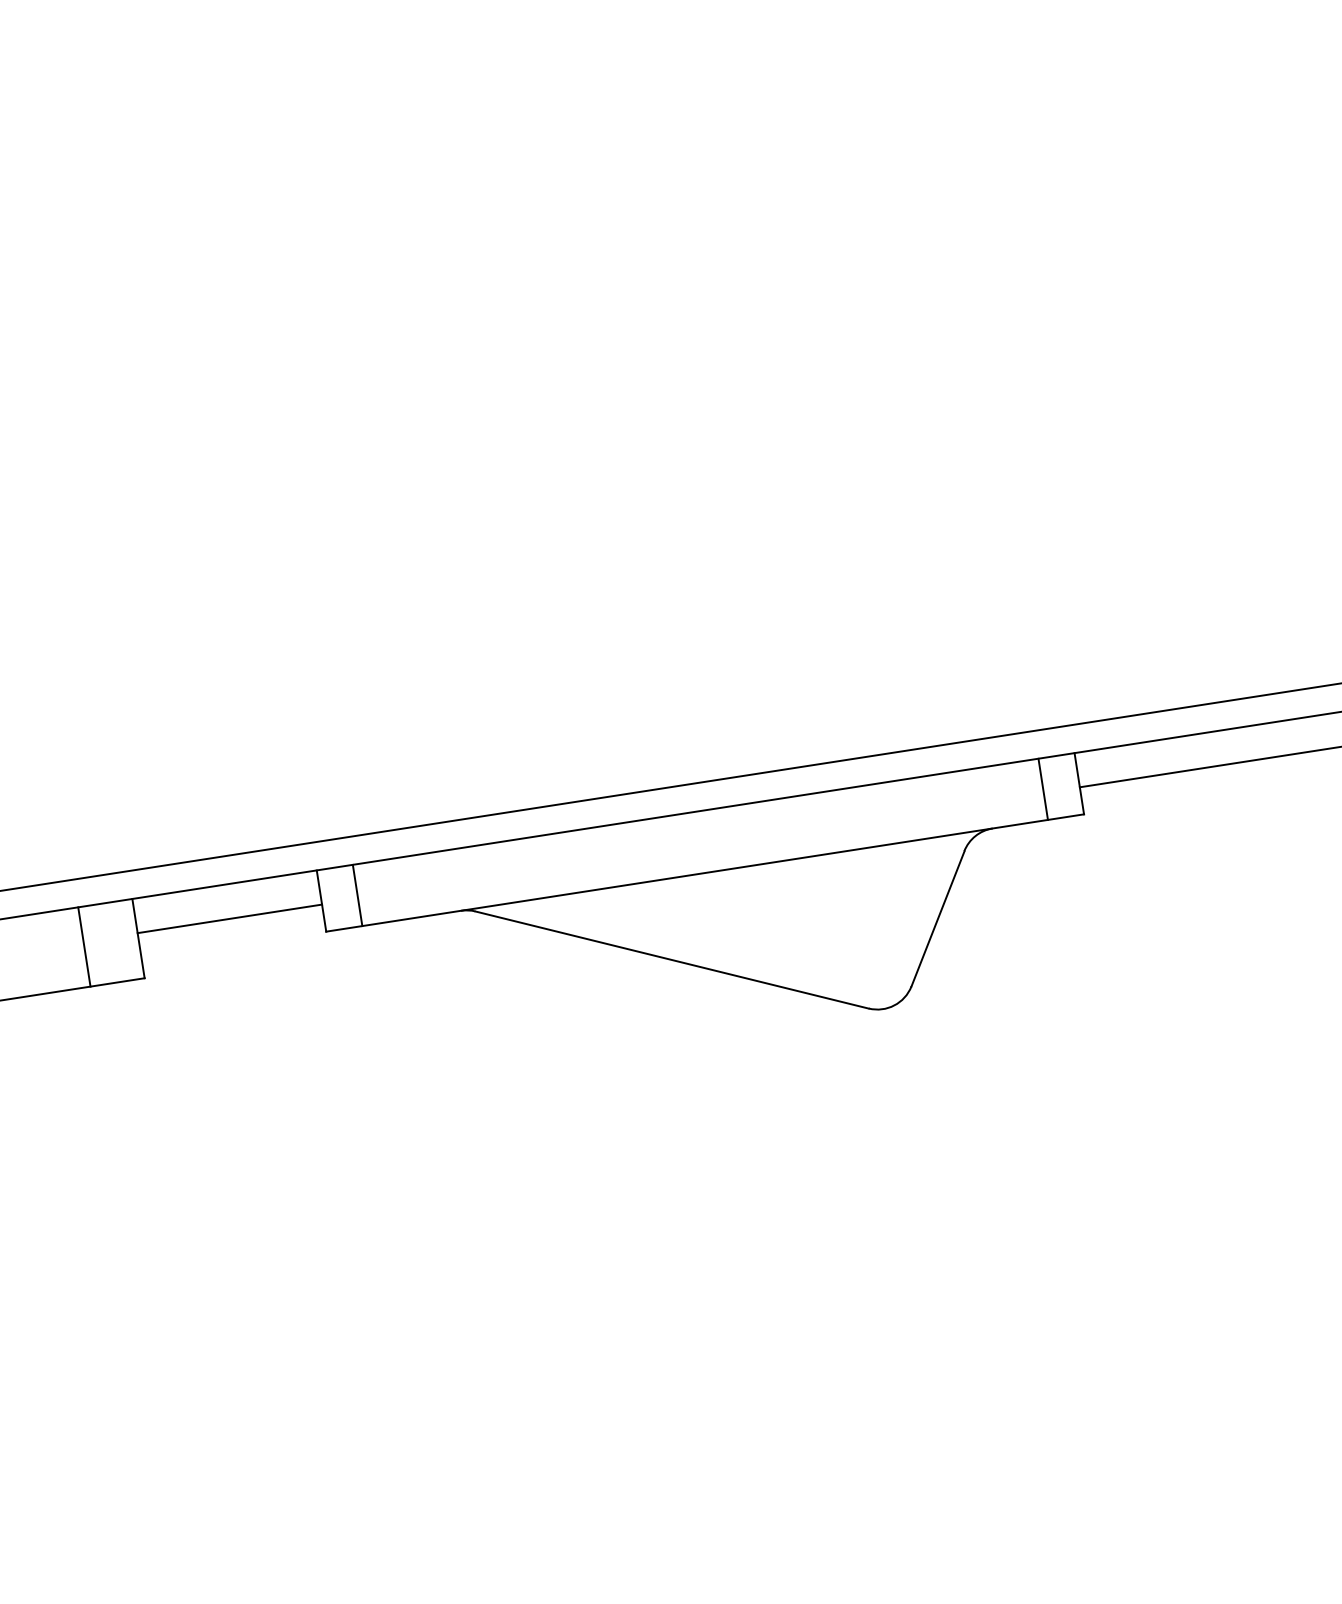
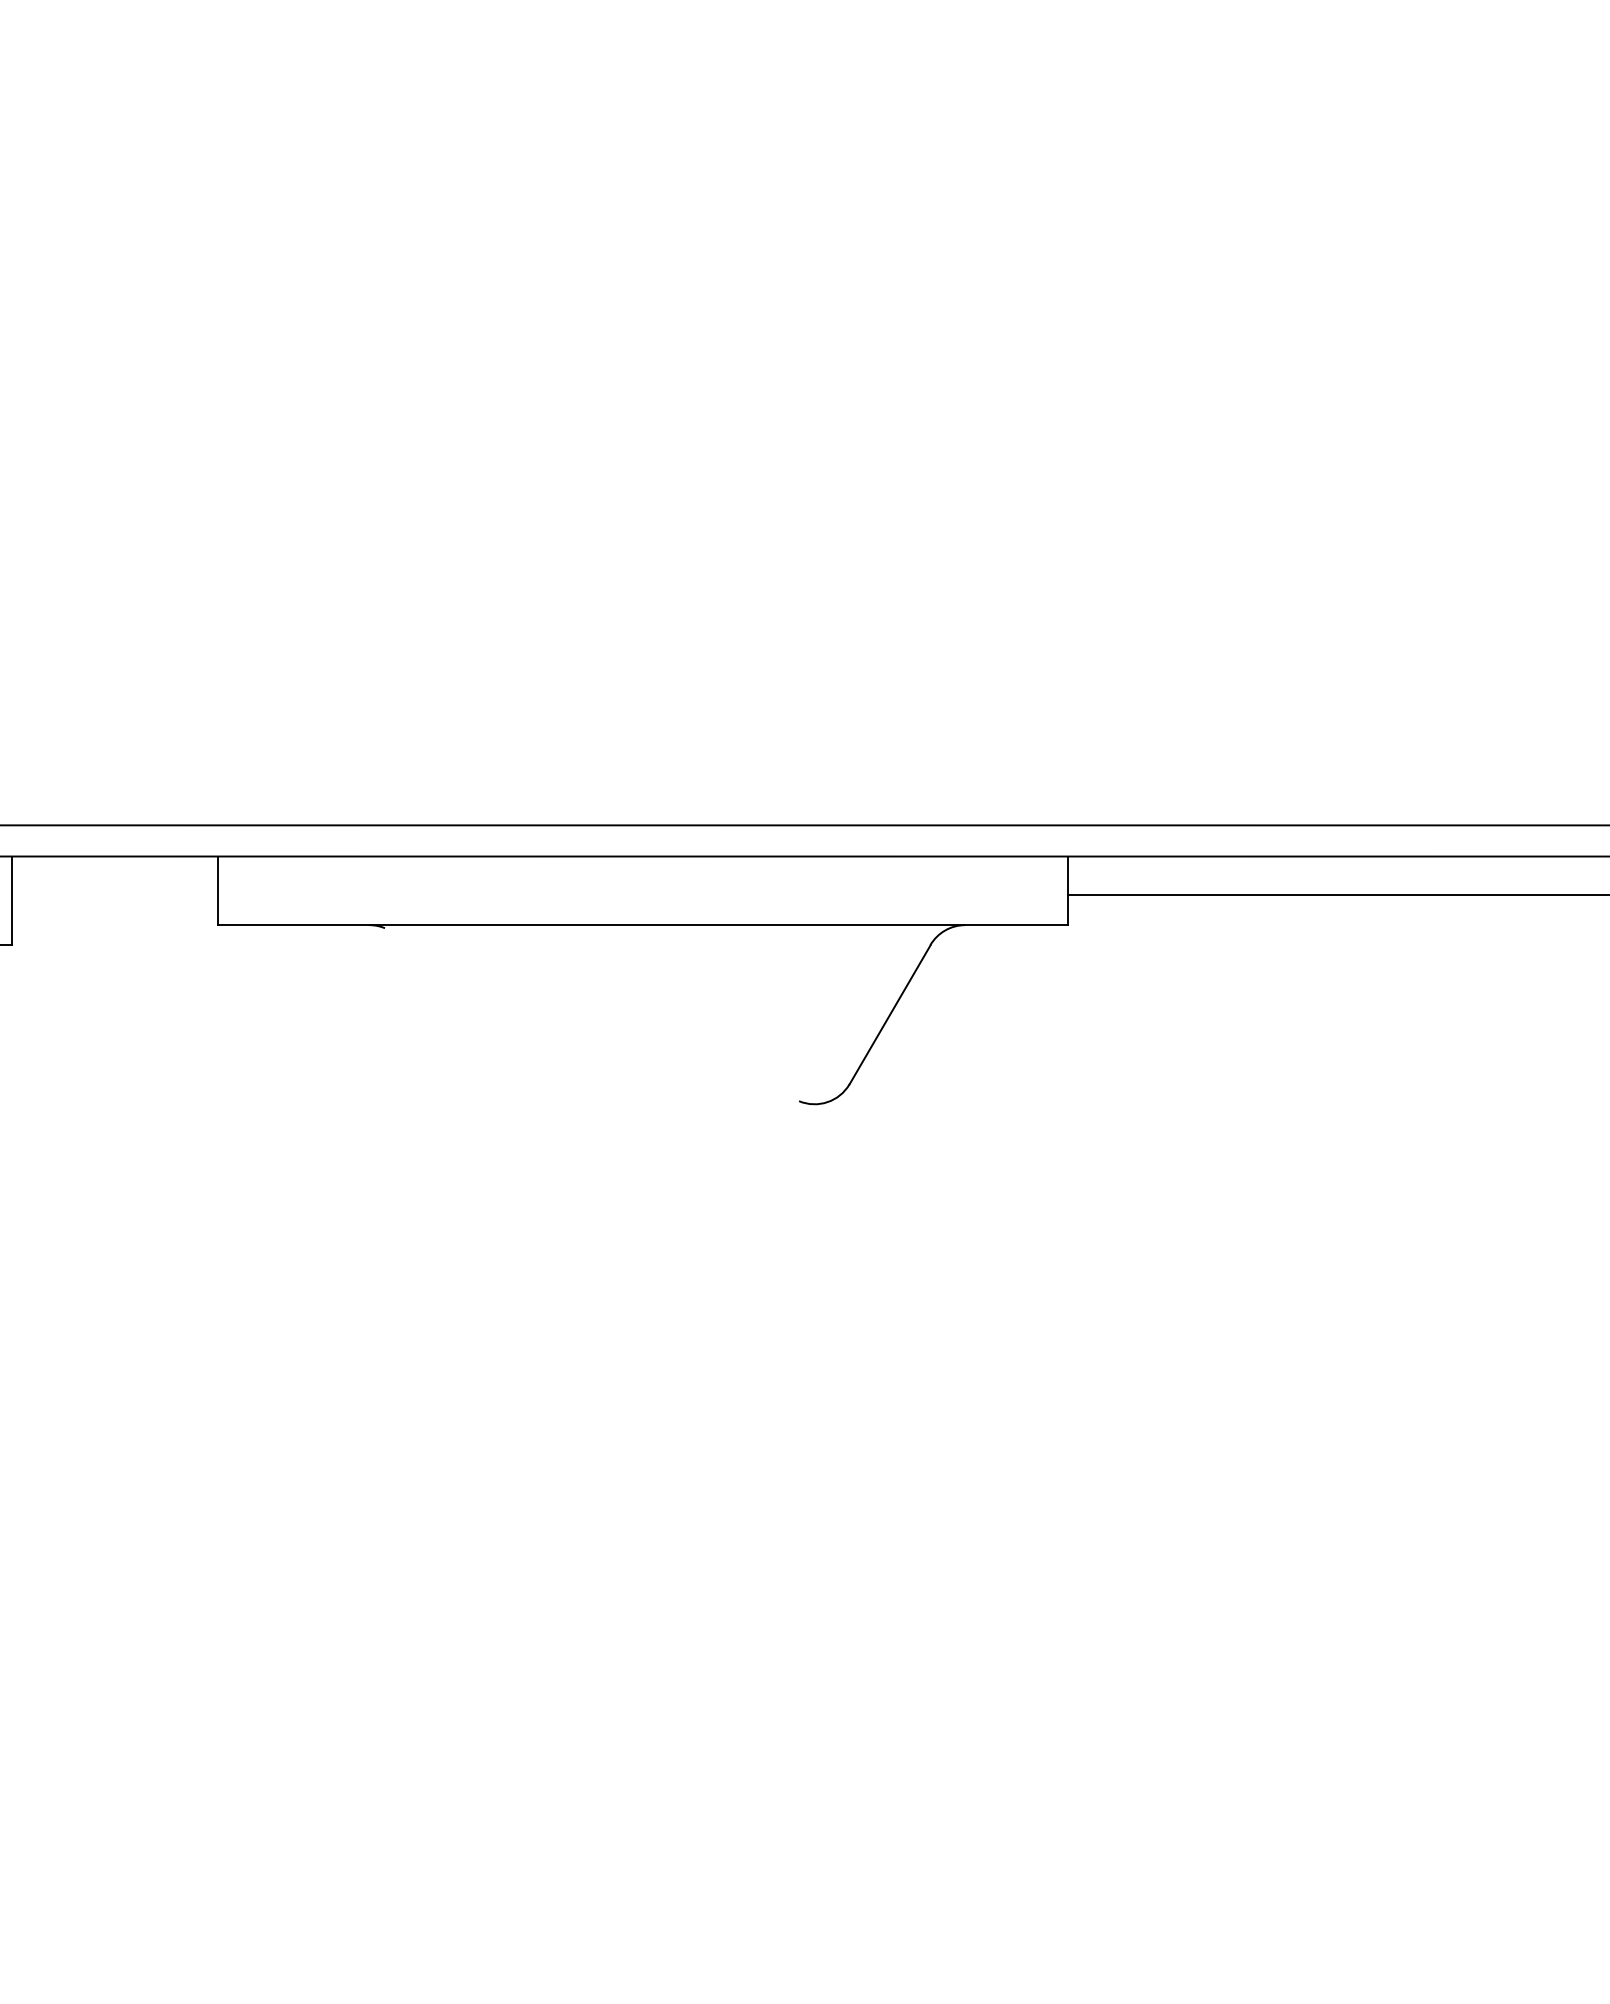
line: (1043, 788) -> (1027, 890), removed
line: (357, 895) -> (258, 890), removed
line: (229, 918) -> (114, 894), removed
line: (672, 959) -> (592, 1014), removed

